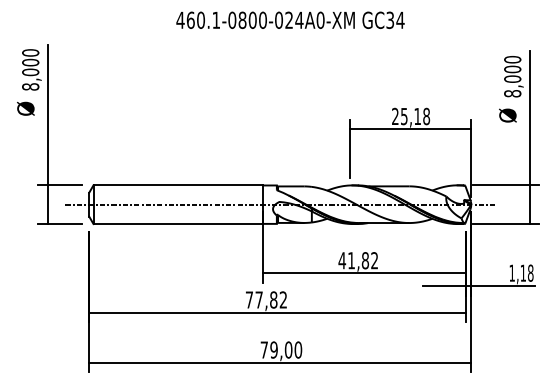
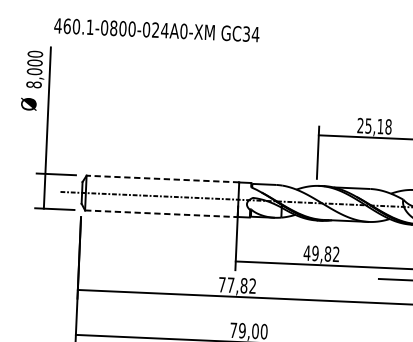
text: (290, 19) -> (156, 29), moved
line: (178, 185) -> (162, 179), solid -> dashed
line: (178, 224) -> (161, 214), solid -> dashed
text: (351, 260) -> (315, 253), 41,82 -> 49,82

